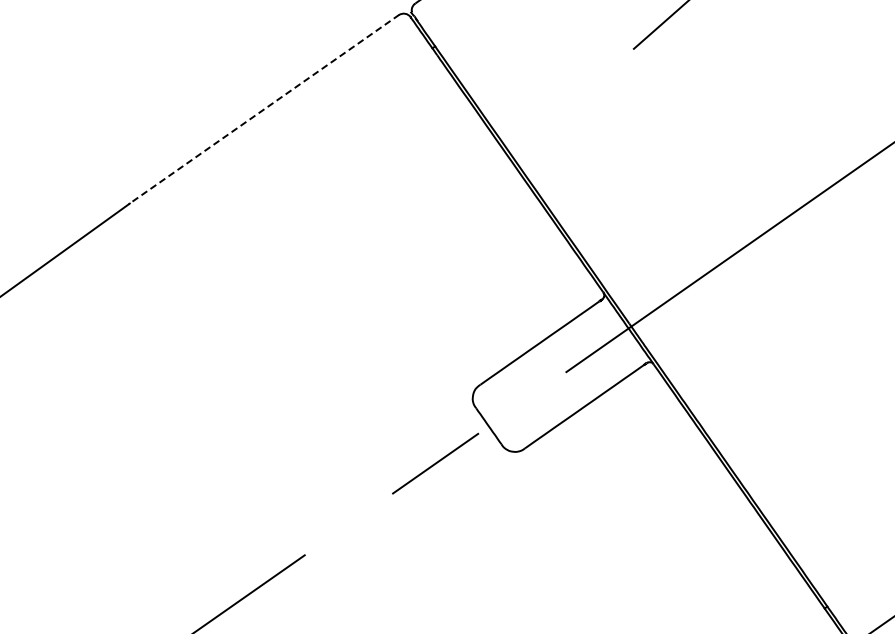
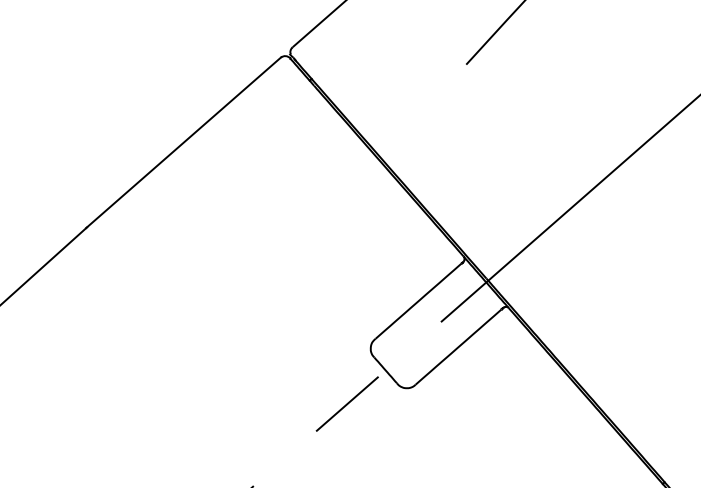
line: (263, 109) -> (183, 142), dashed -> solid

